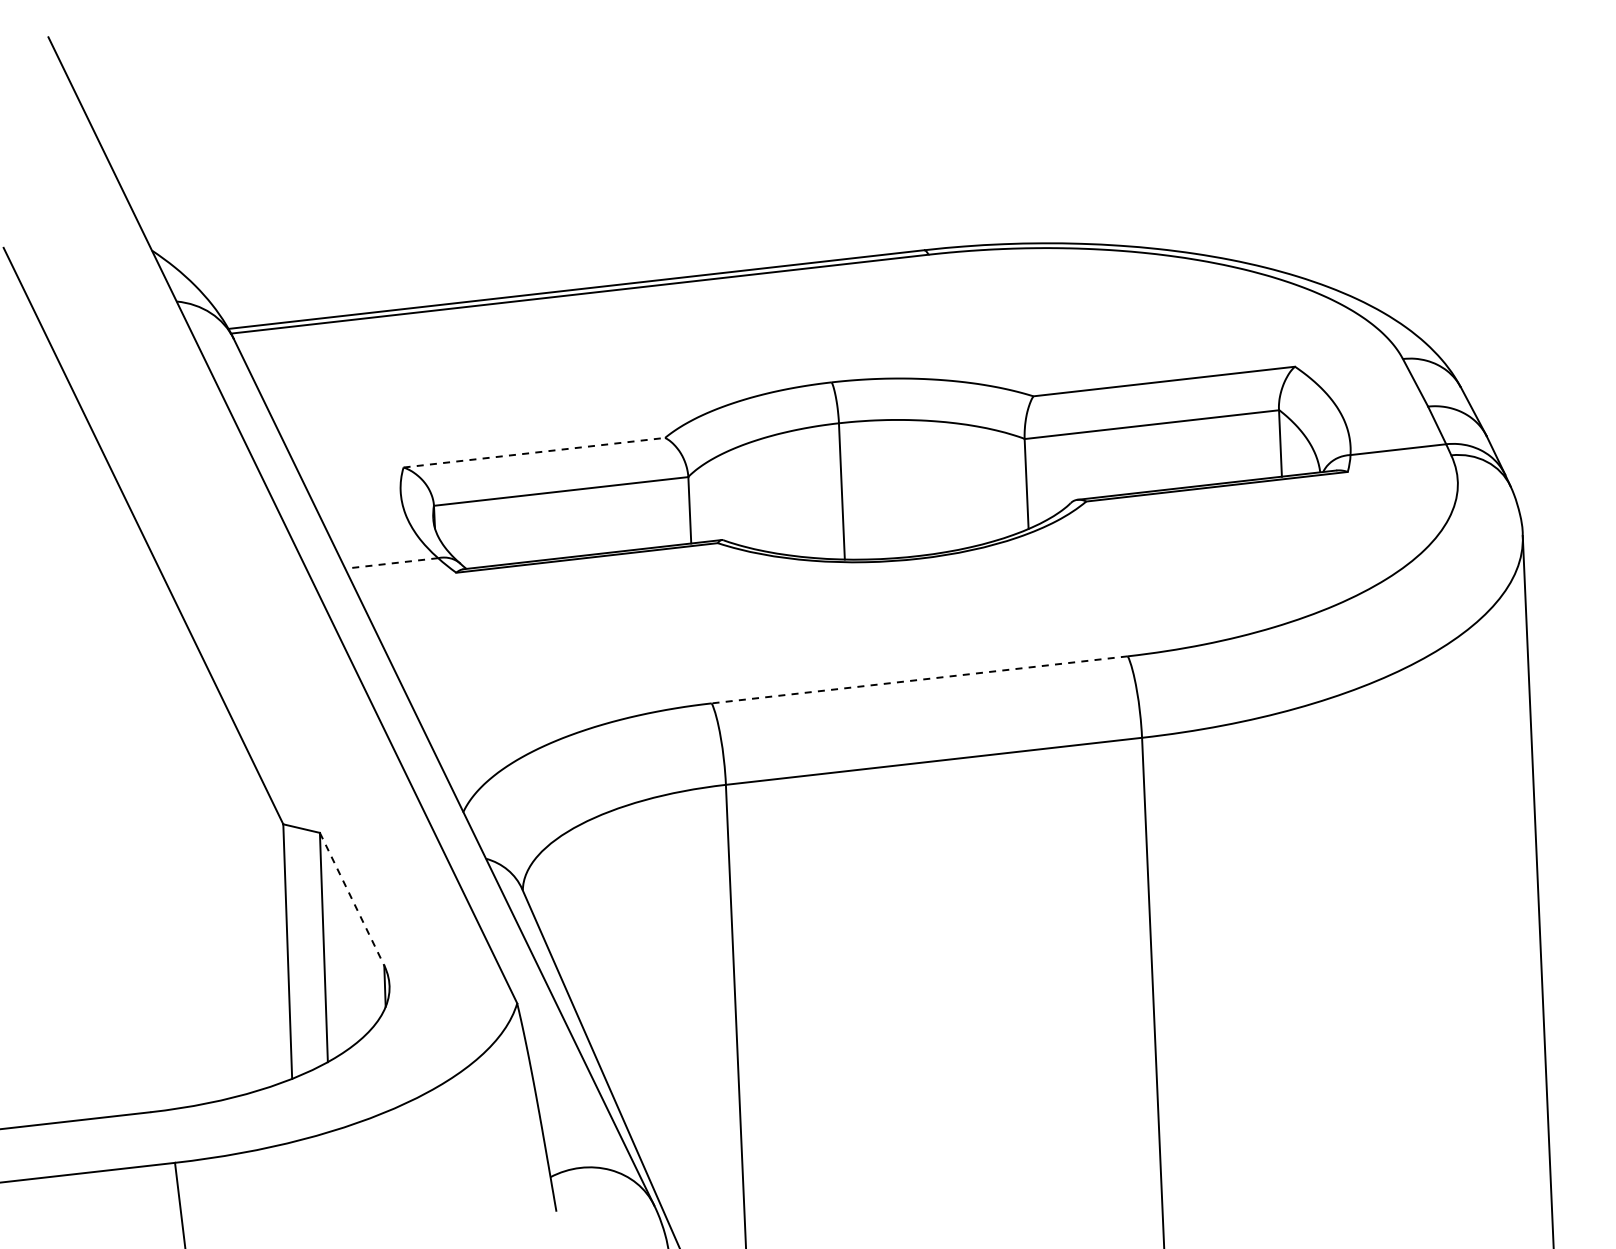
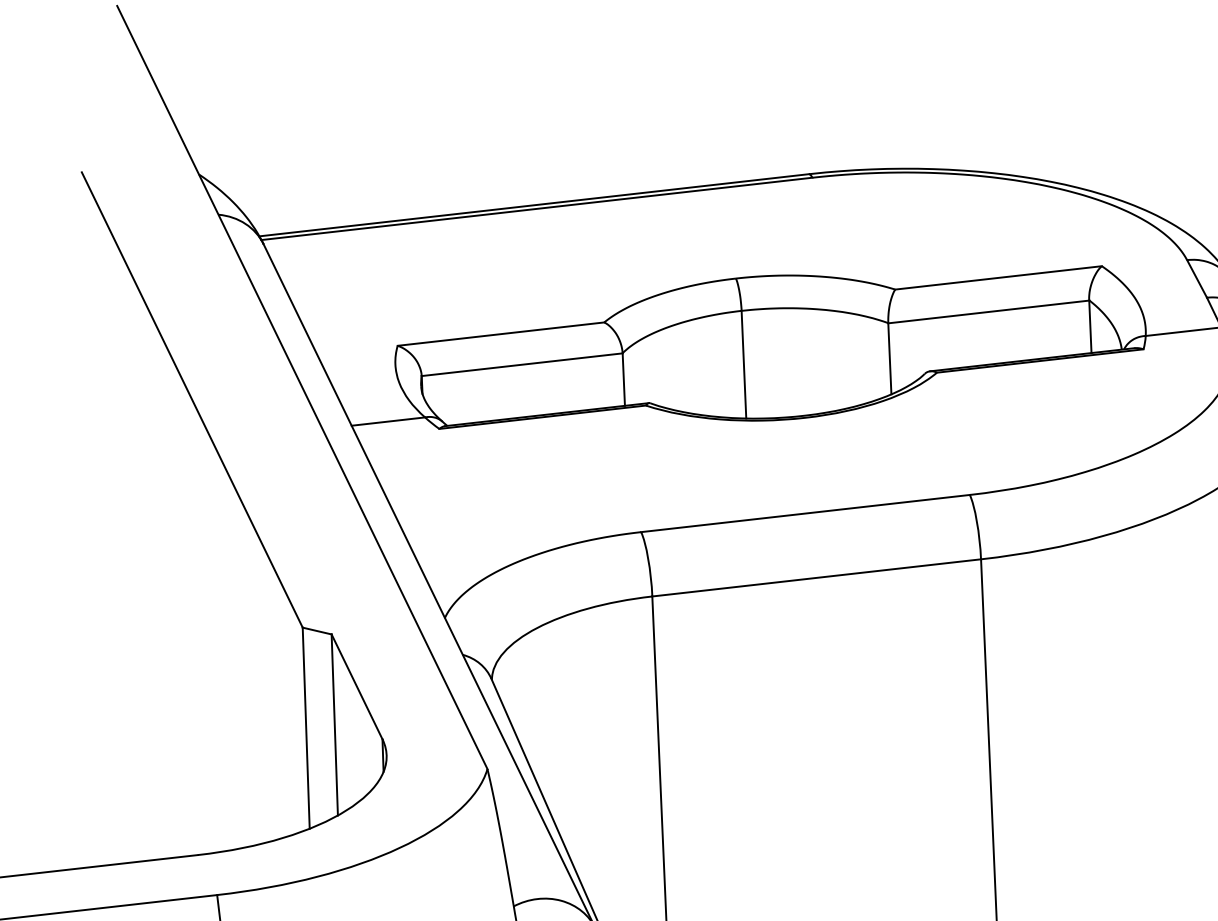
line: (534, 452) -> (501, 333), dashed -> solid
line: (391, 563) -> (388, 421), dashed -> solid
line: (919, 679) -> (805, 513), dashed -> solid
line: (352, 899) -> (357, 687), dashed -> solid

